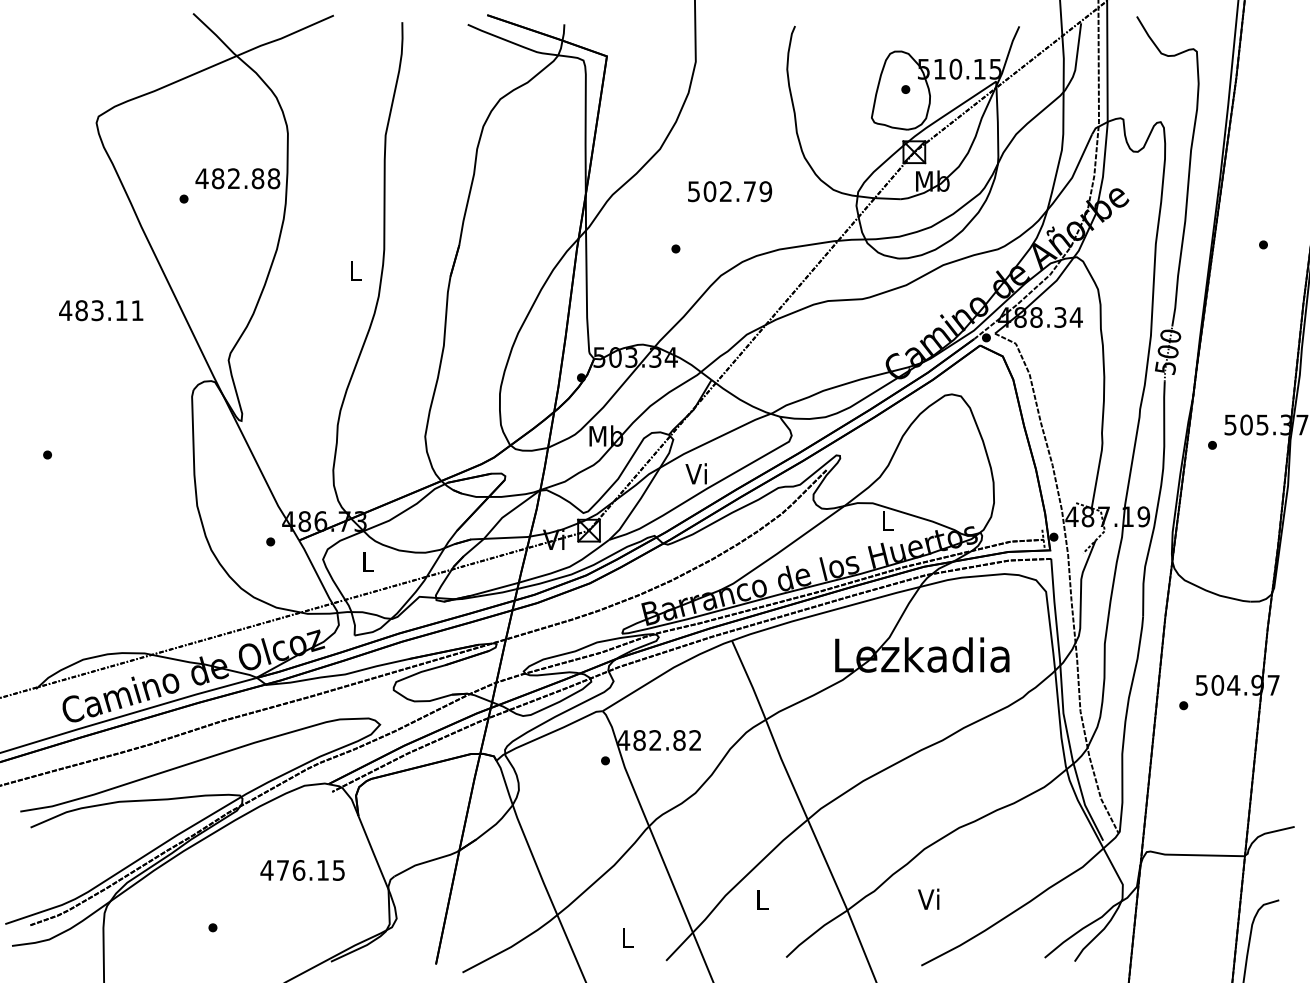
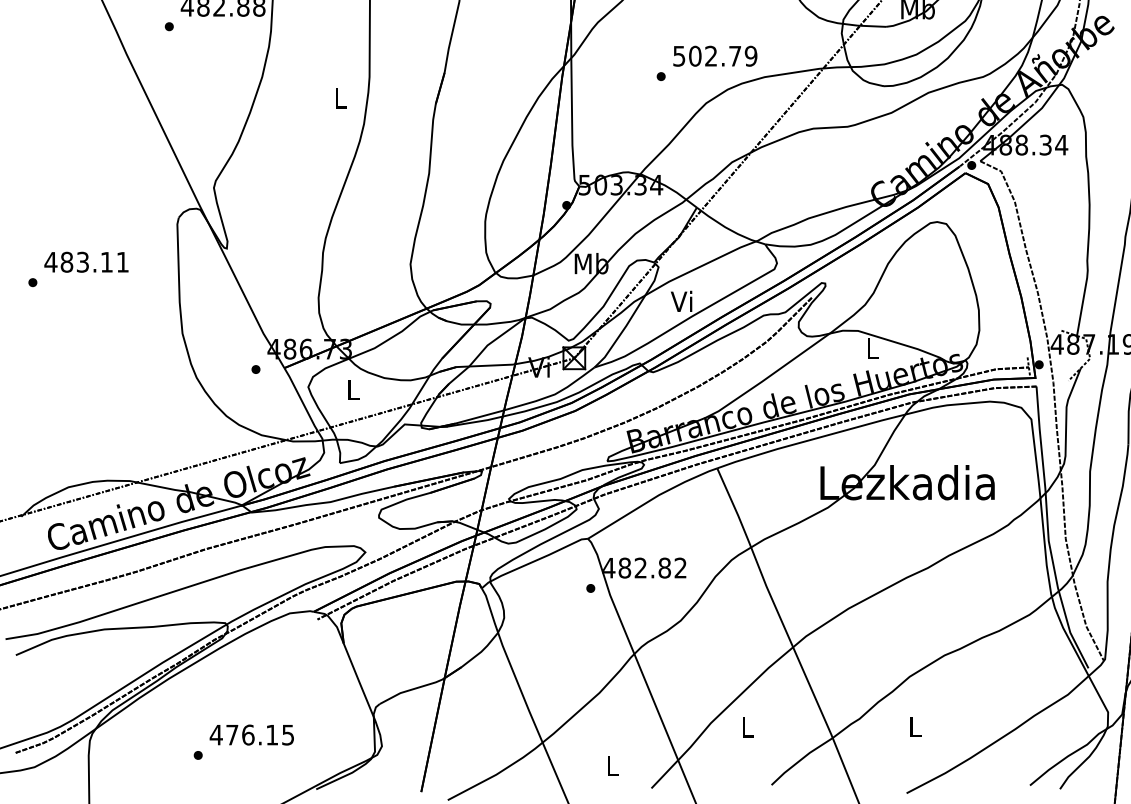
text: (730, 191) -> (715, 56), moved
text: (101, 310) -> (86, 262), moved
text: (302, 870) -> (251, 735), moved
text: (928, 898) -> (913, 726), Vi -> L

